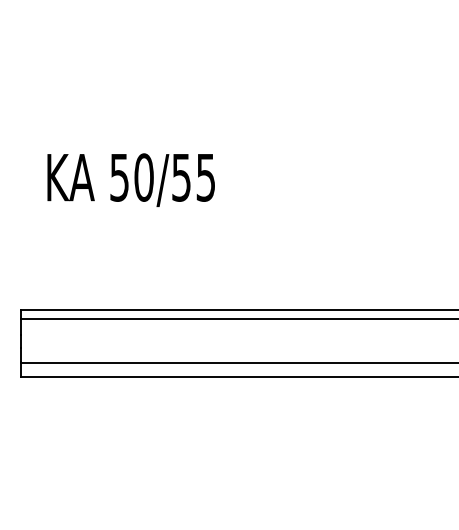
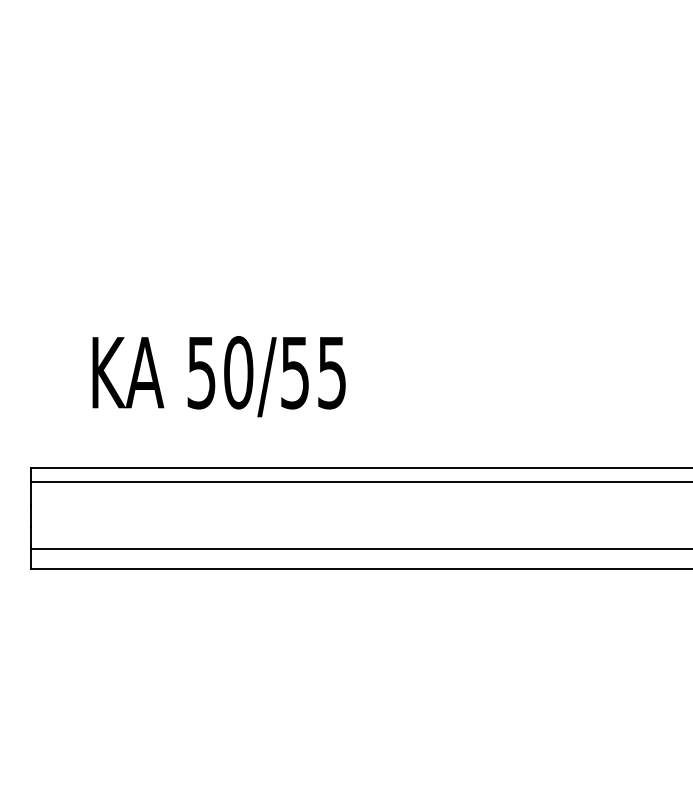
text: (130, 179) -> (218, 375), moved

